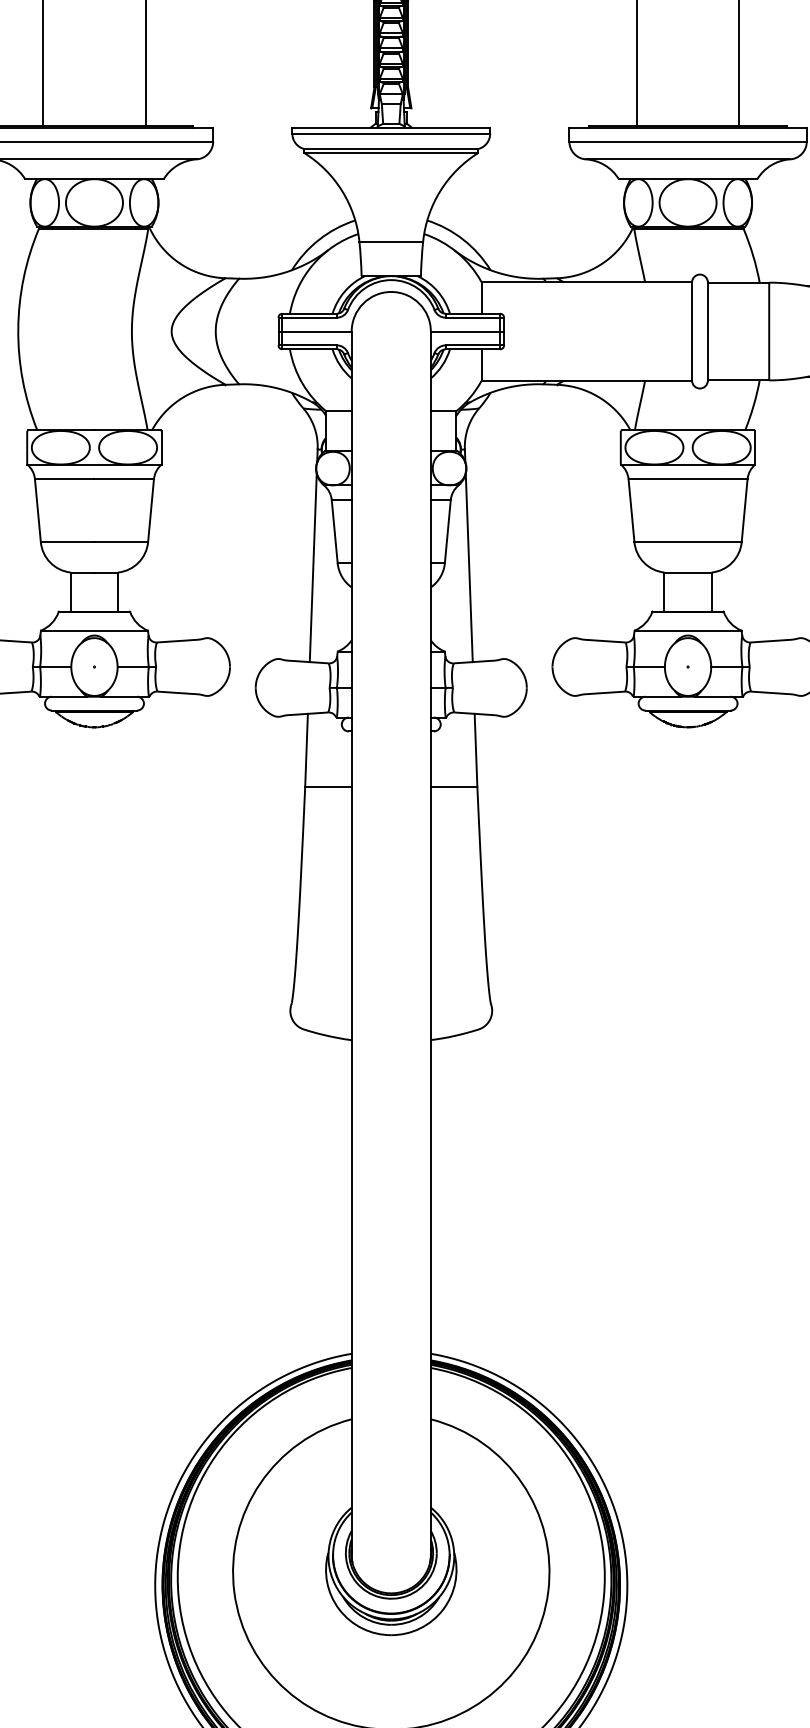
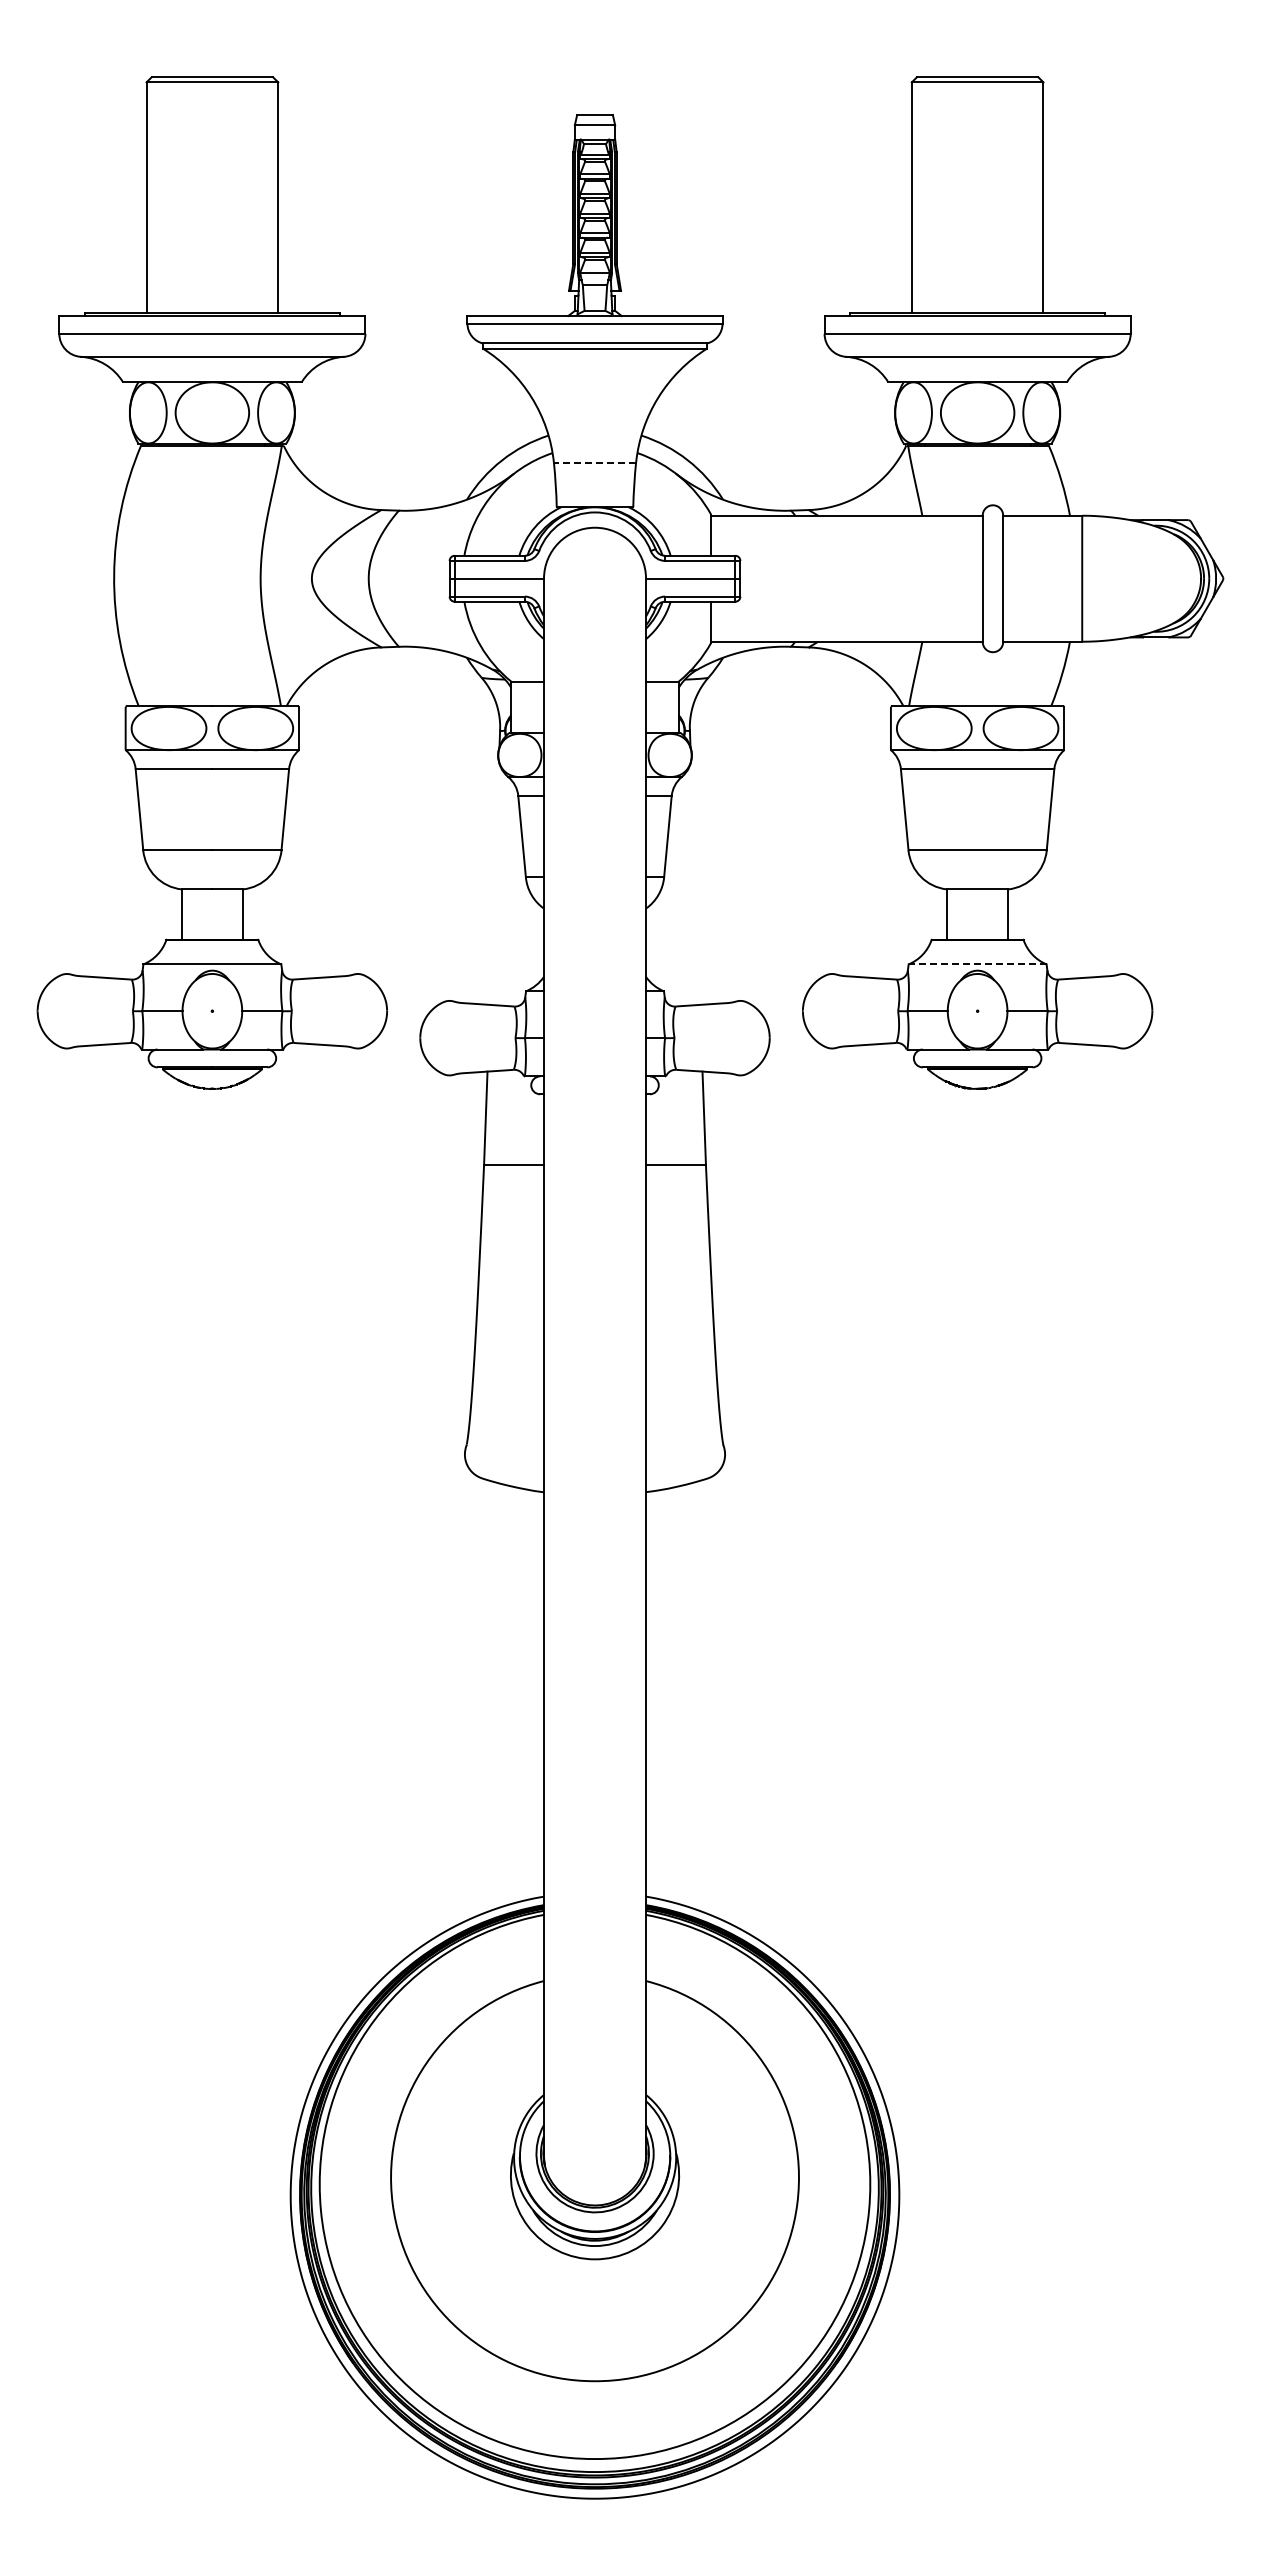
line: (390, 241) -> (594, 462), solid -> dashed
line: (312, 567) -> (493, 882), removed
line: (469, 567) -> (695, 882), removed
line: (687, 630) -> (977, 964), solid -> dashed

